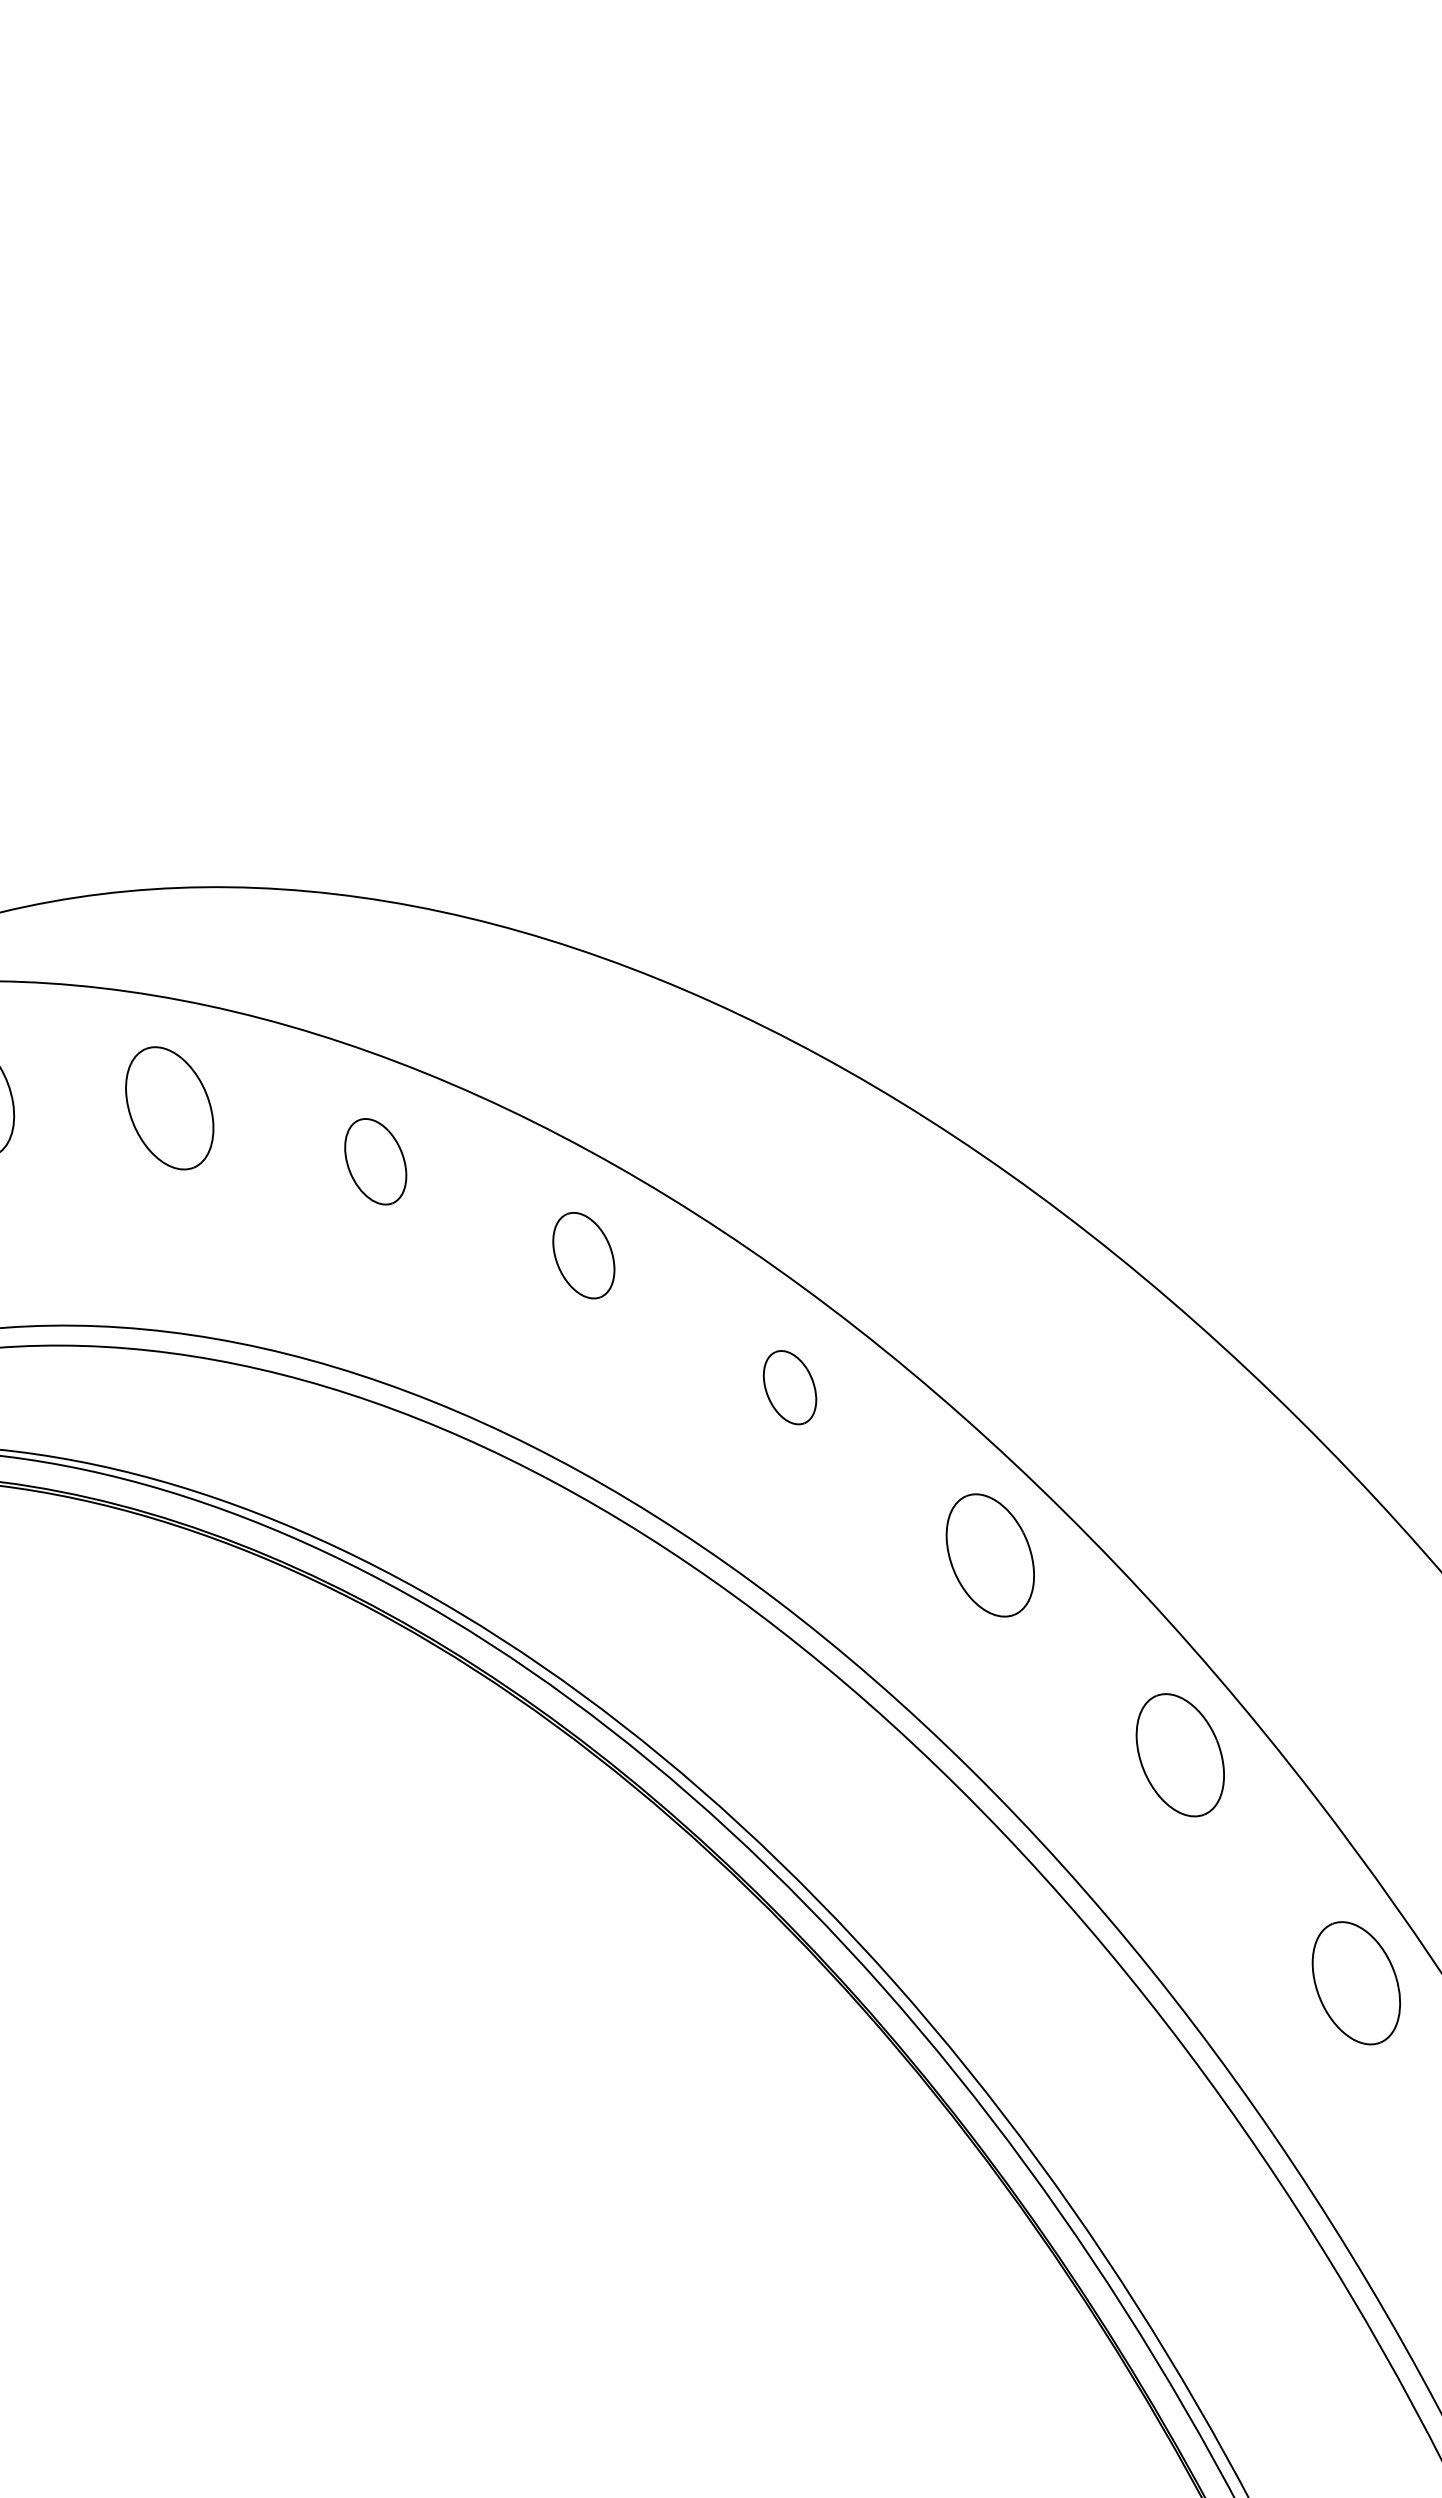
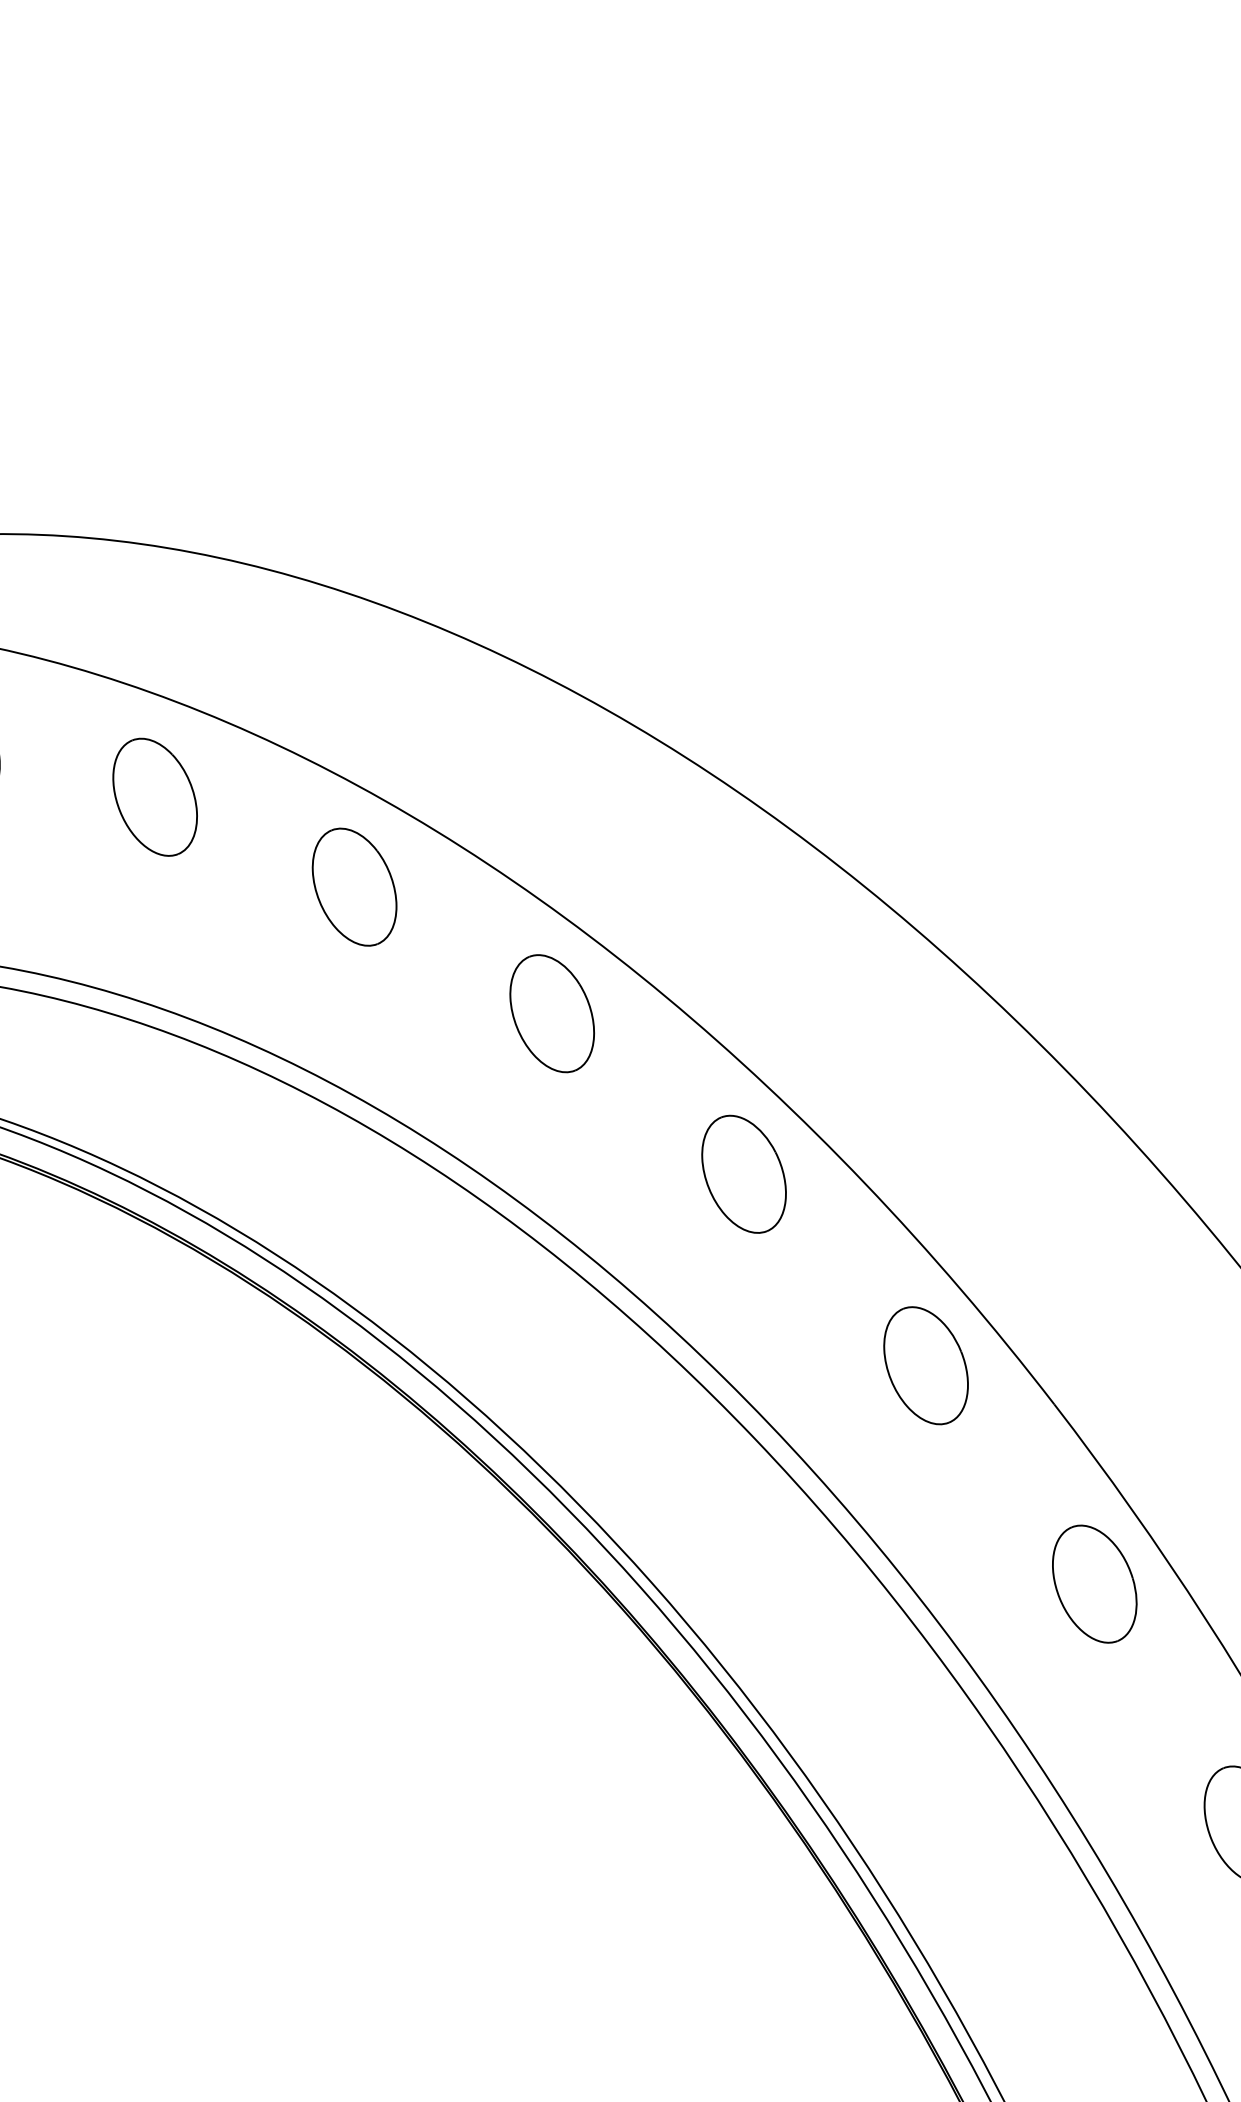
part: (375, 1161) -> (155, 796), size x1.43
part: (583, 1255) -> (354, 886), size x1.43
part: (789, 1387) -> (551, 1013), size x1.67

